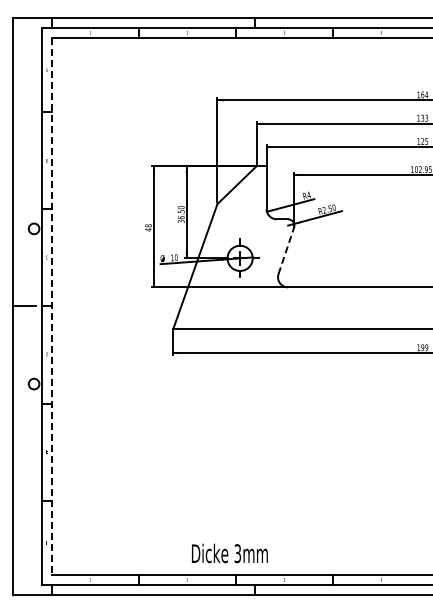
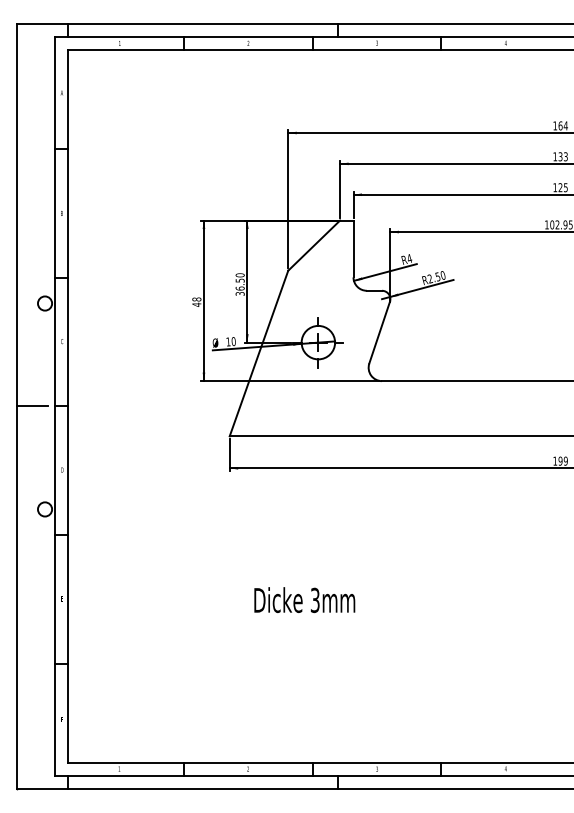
line: (286, 250) -> (379, 332), dashed -> solid
line: (51, 306) -> (68, 406), dashed -> solid
text: (229, 553) -> (304, 600), moved

